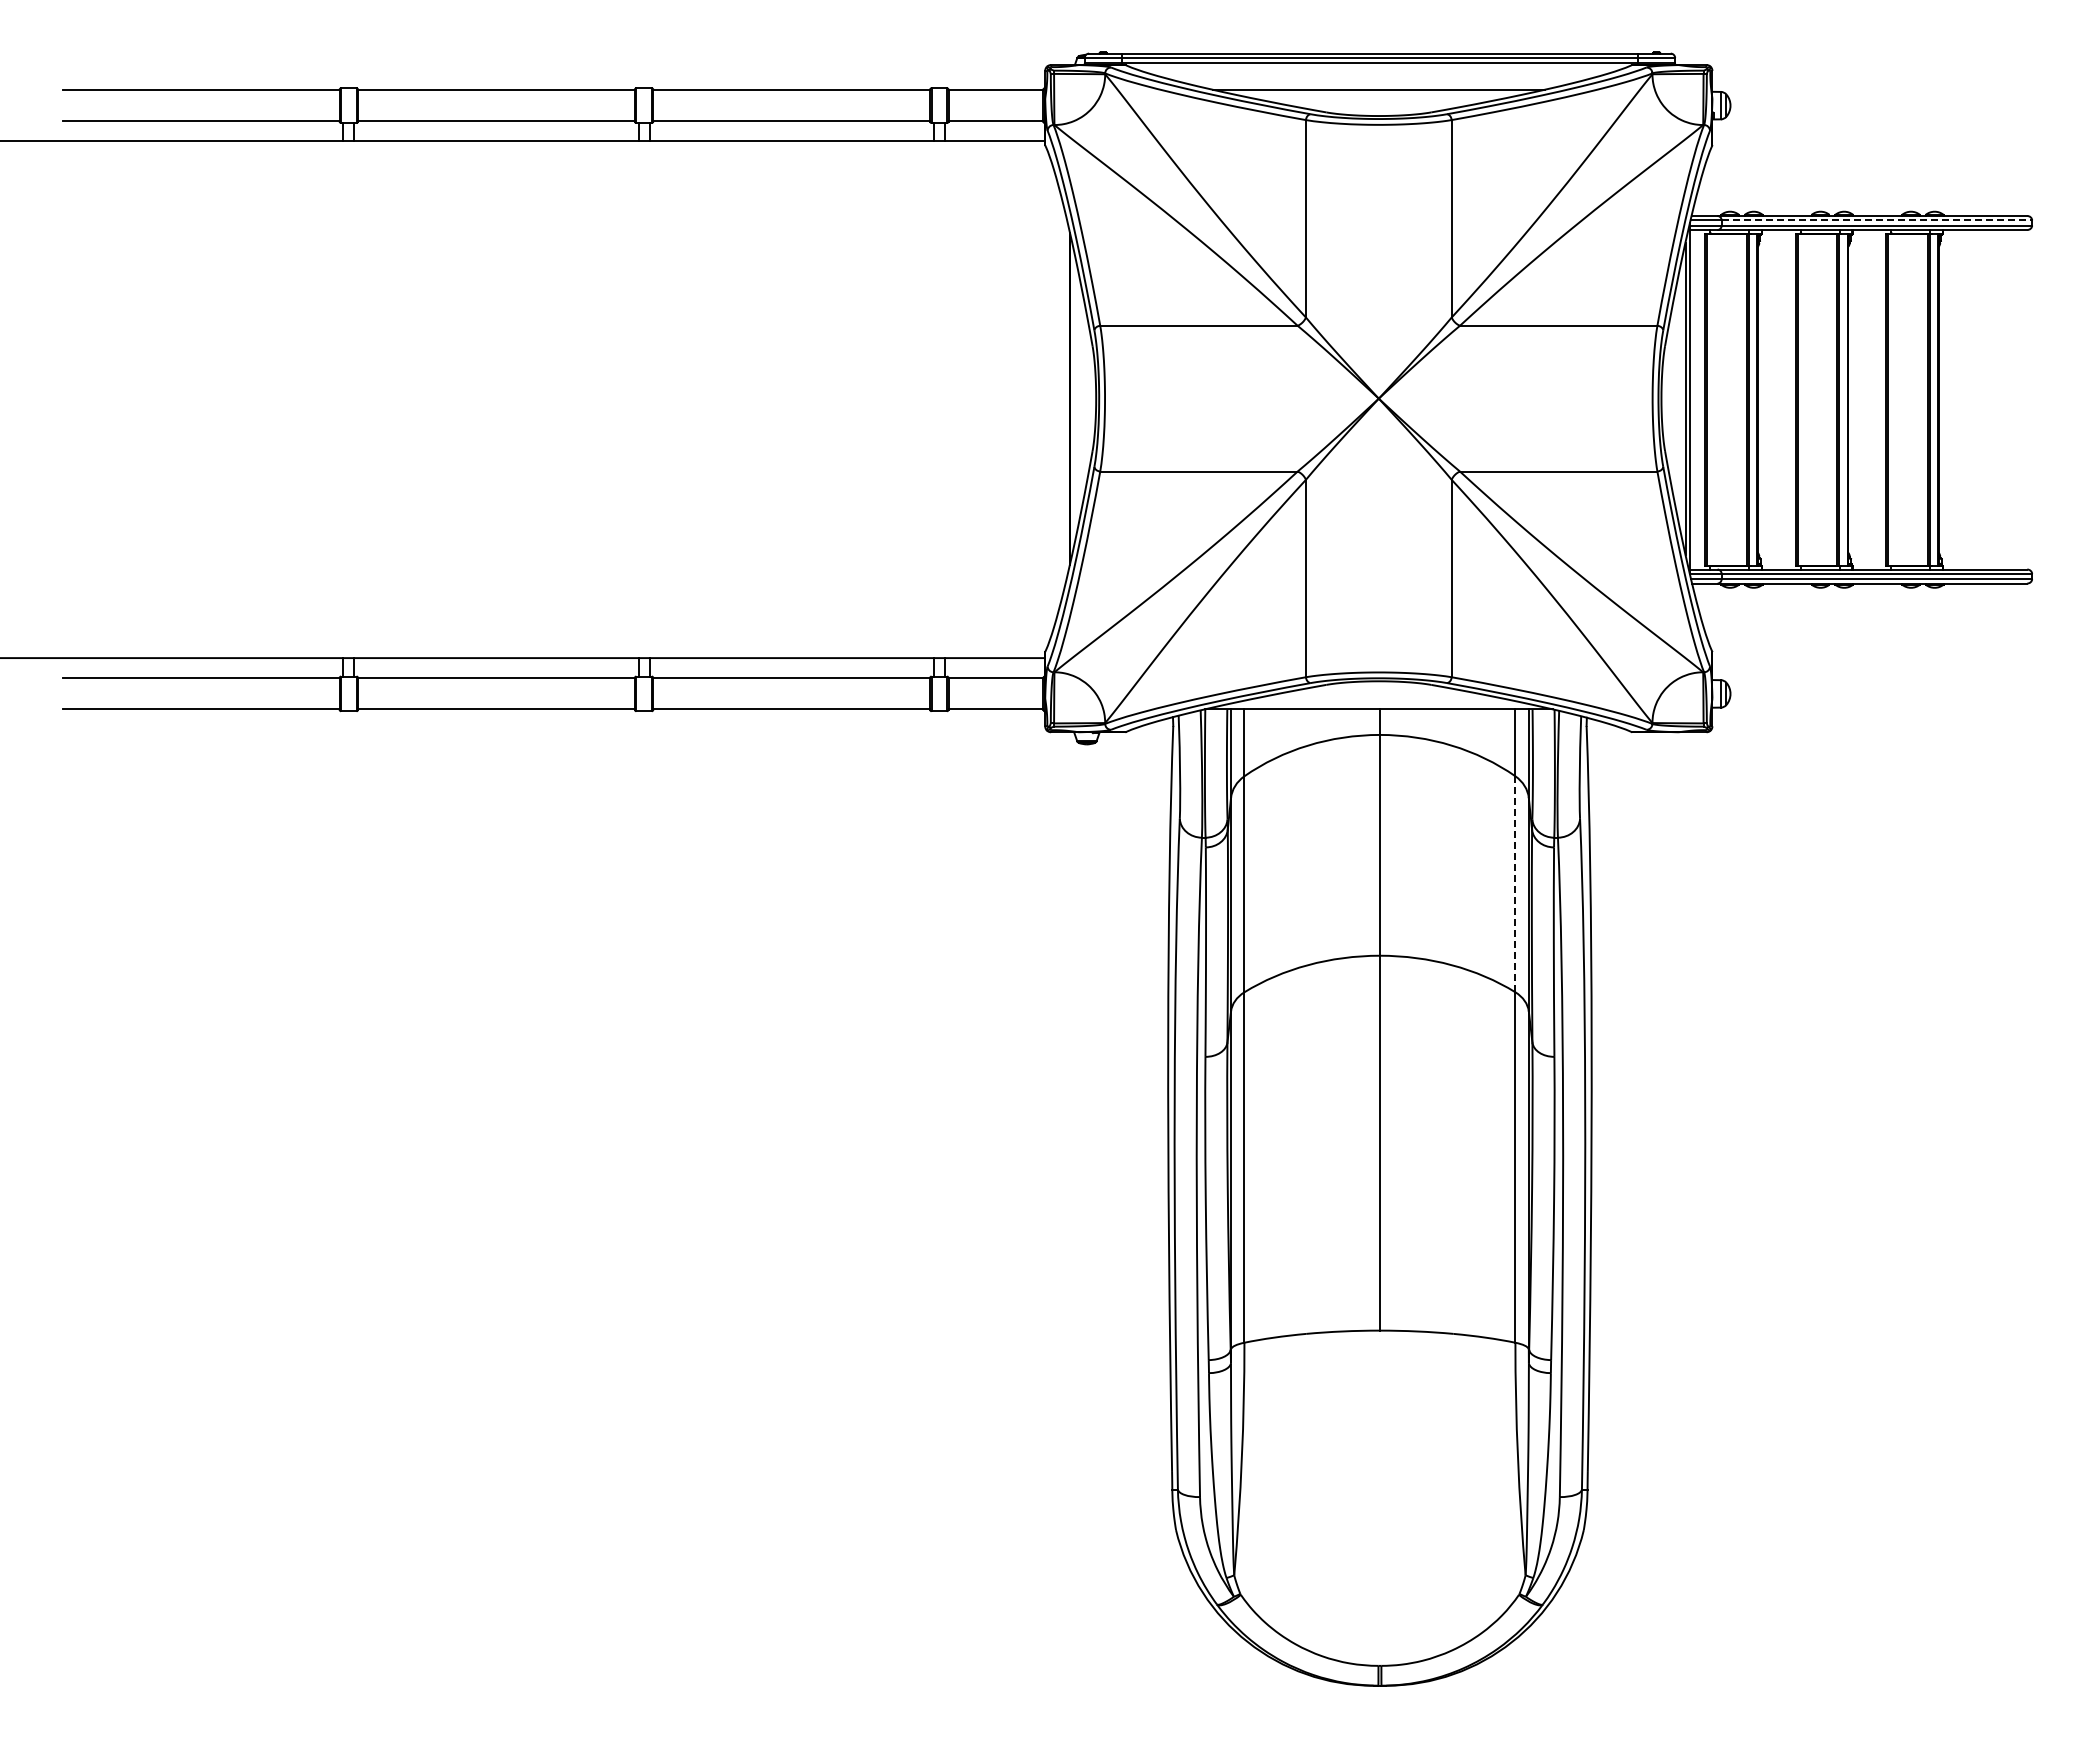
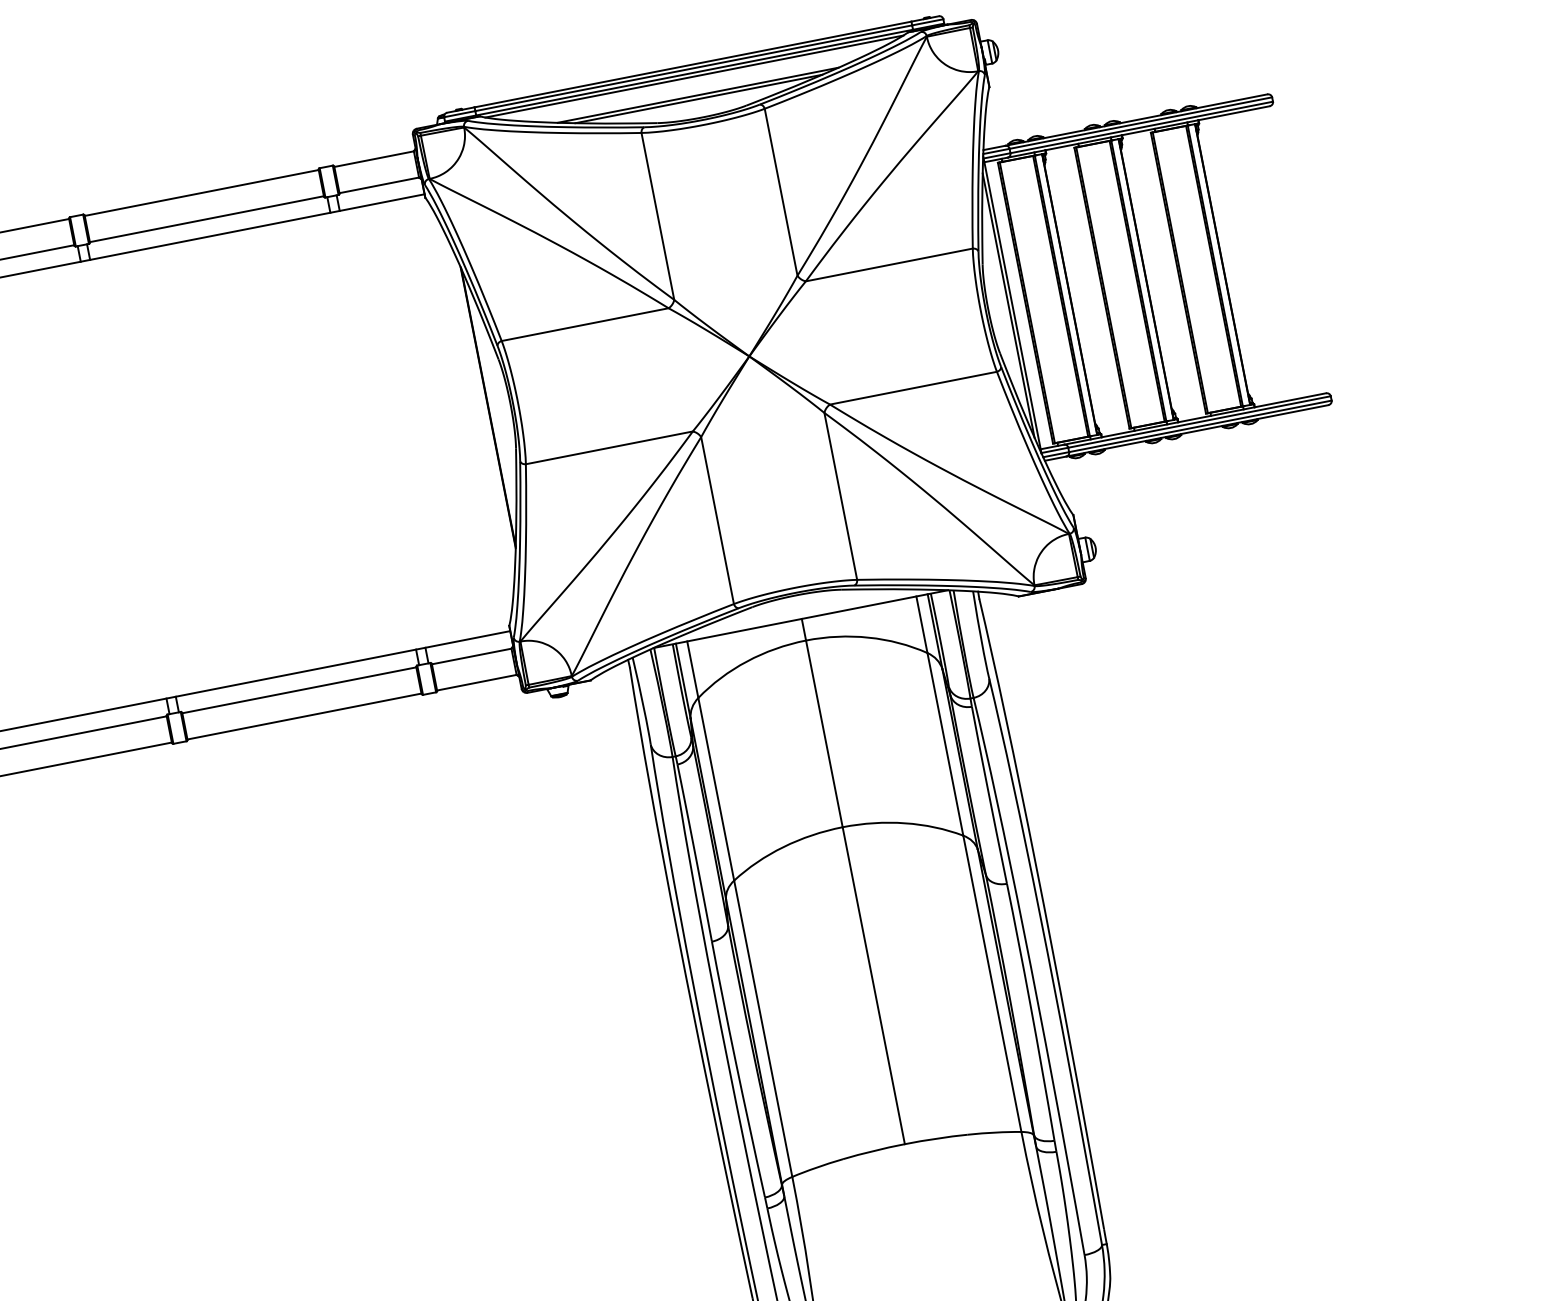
line: (1378, 67) -> (694, 76), added
line: (1378, 94) -> (698, 99), added
line: (1877, 220) -> (1141, 123), dashed -> solid
line: (1515, 884) -> (945, 744), dashed -> solid

